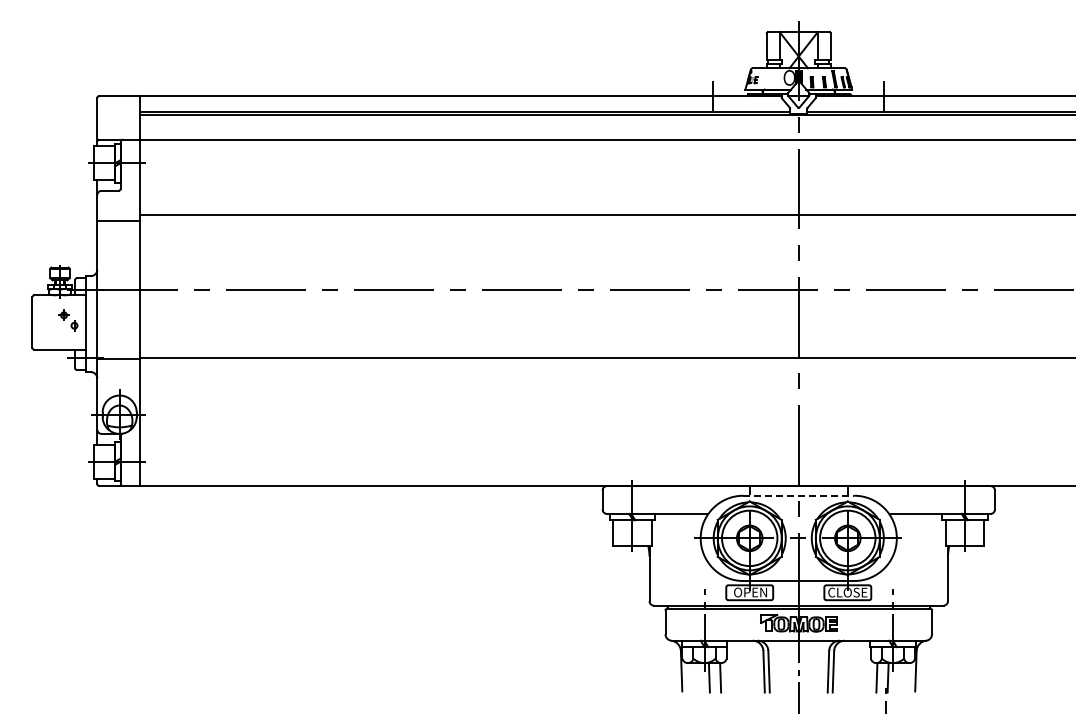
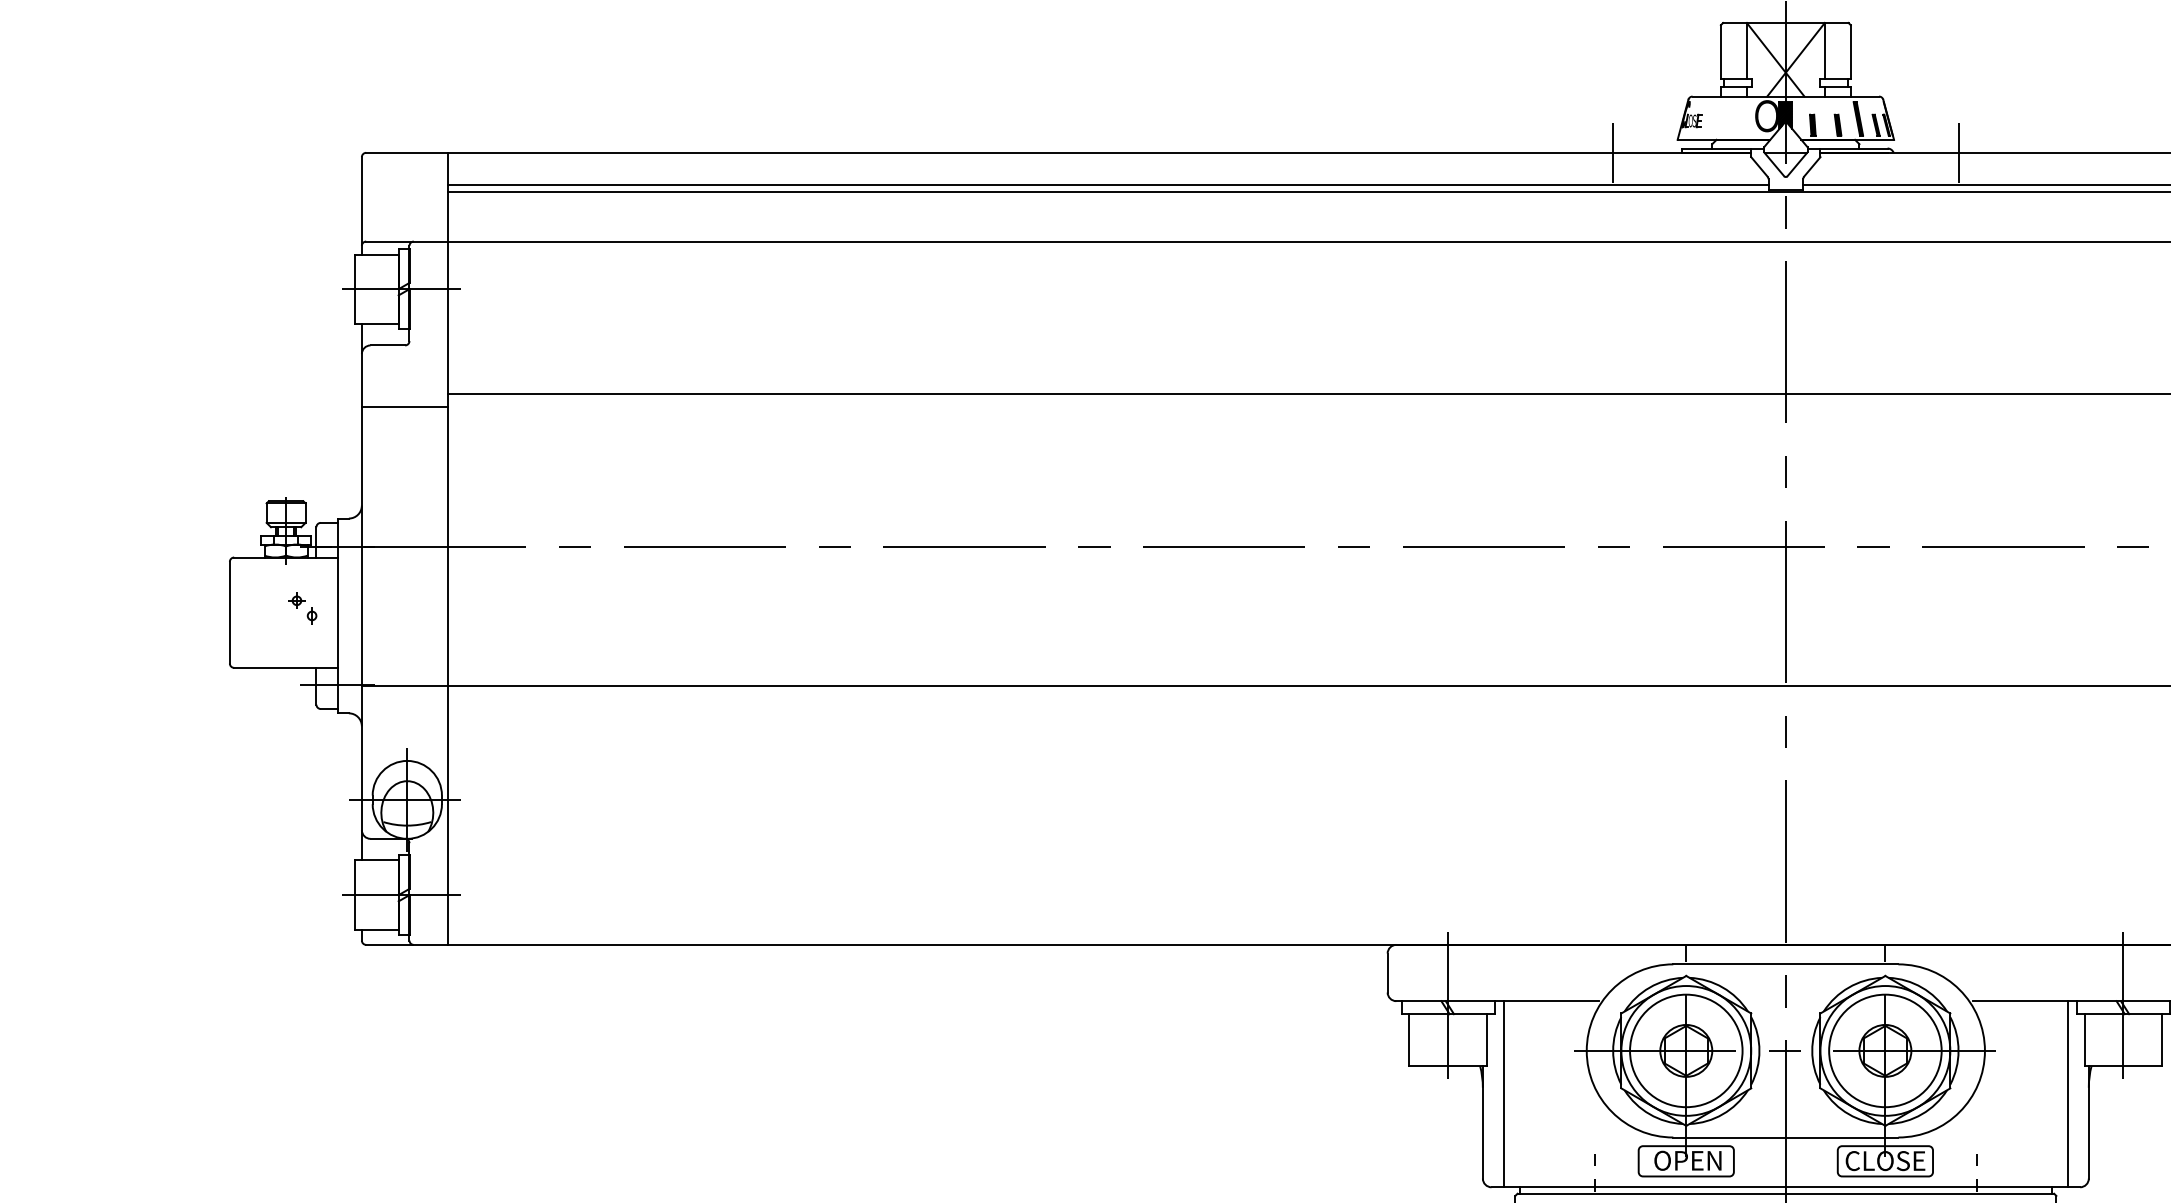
part: (68, 319) -> (303, 606), size x0.71
line: (799, 495) -> (1787, 963), dashed -> solid
line: (659, 559) -> (1503, 1093), added
line: (937, 559) -> (2067, 1093), added

